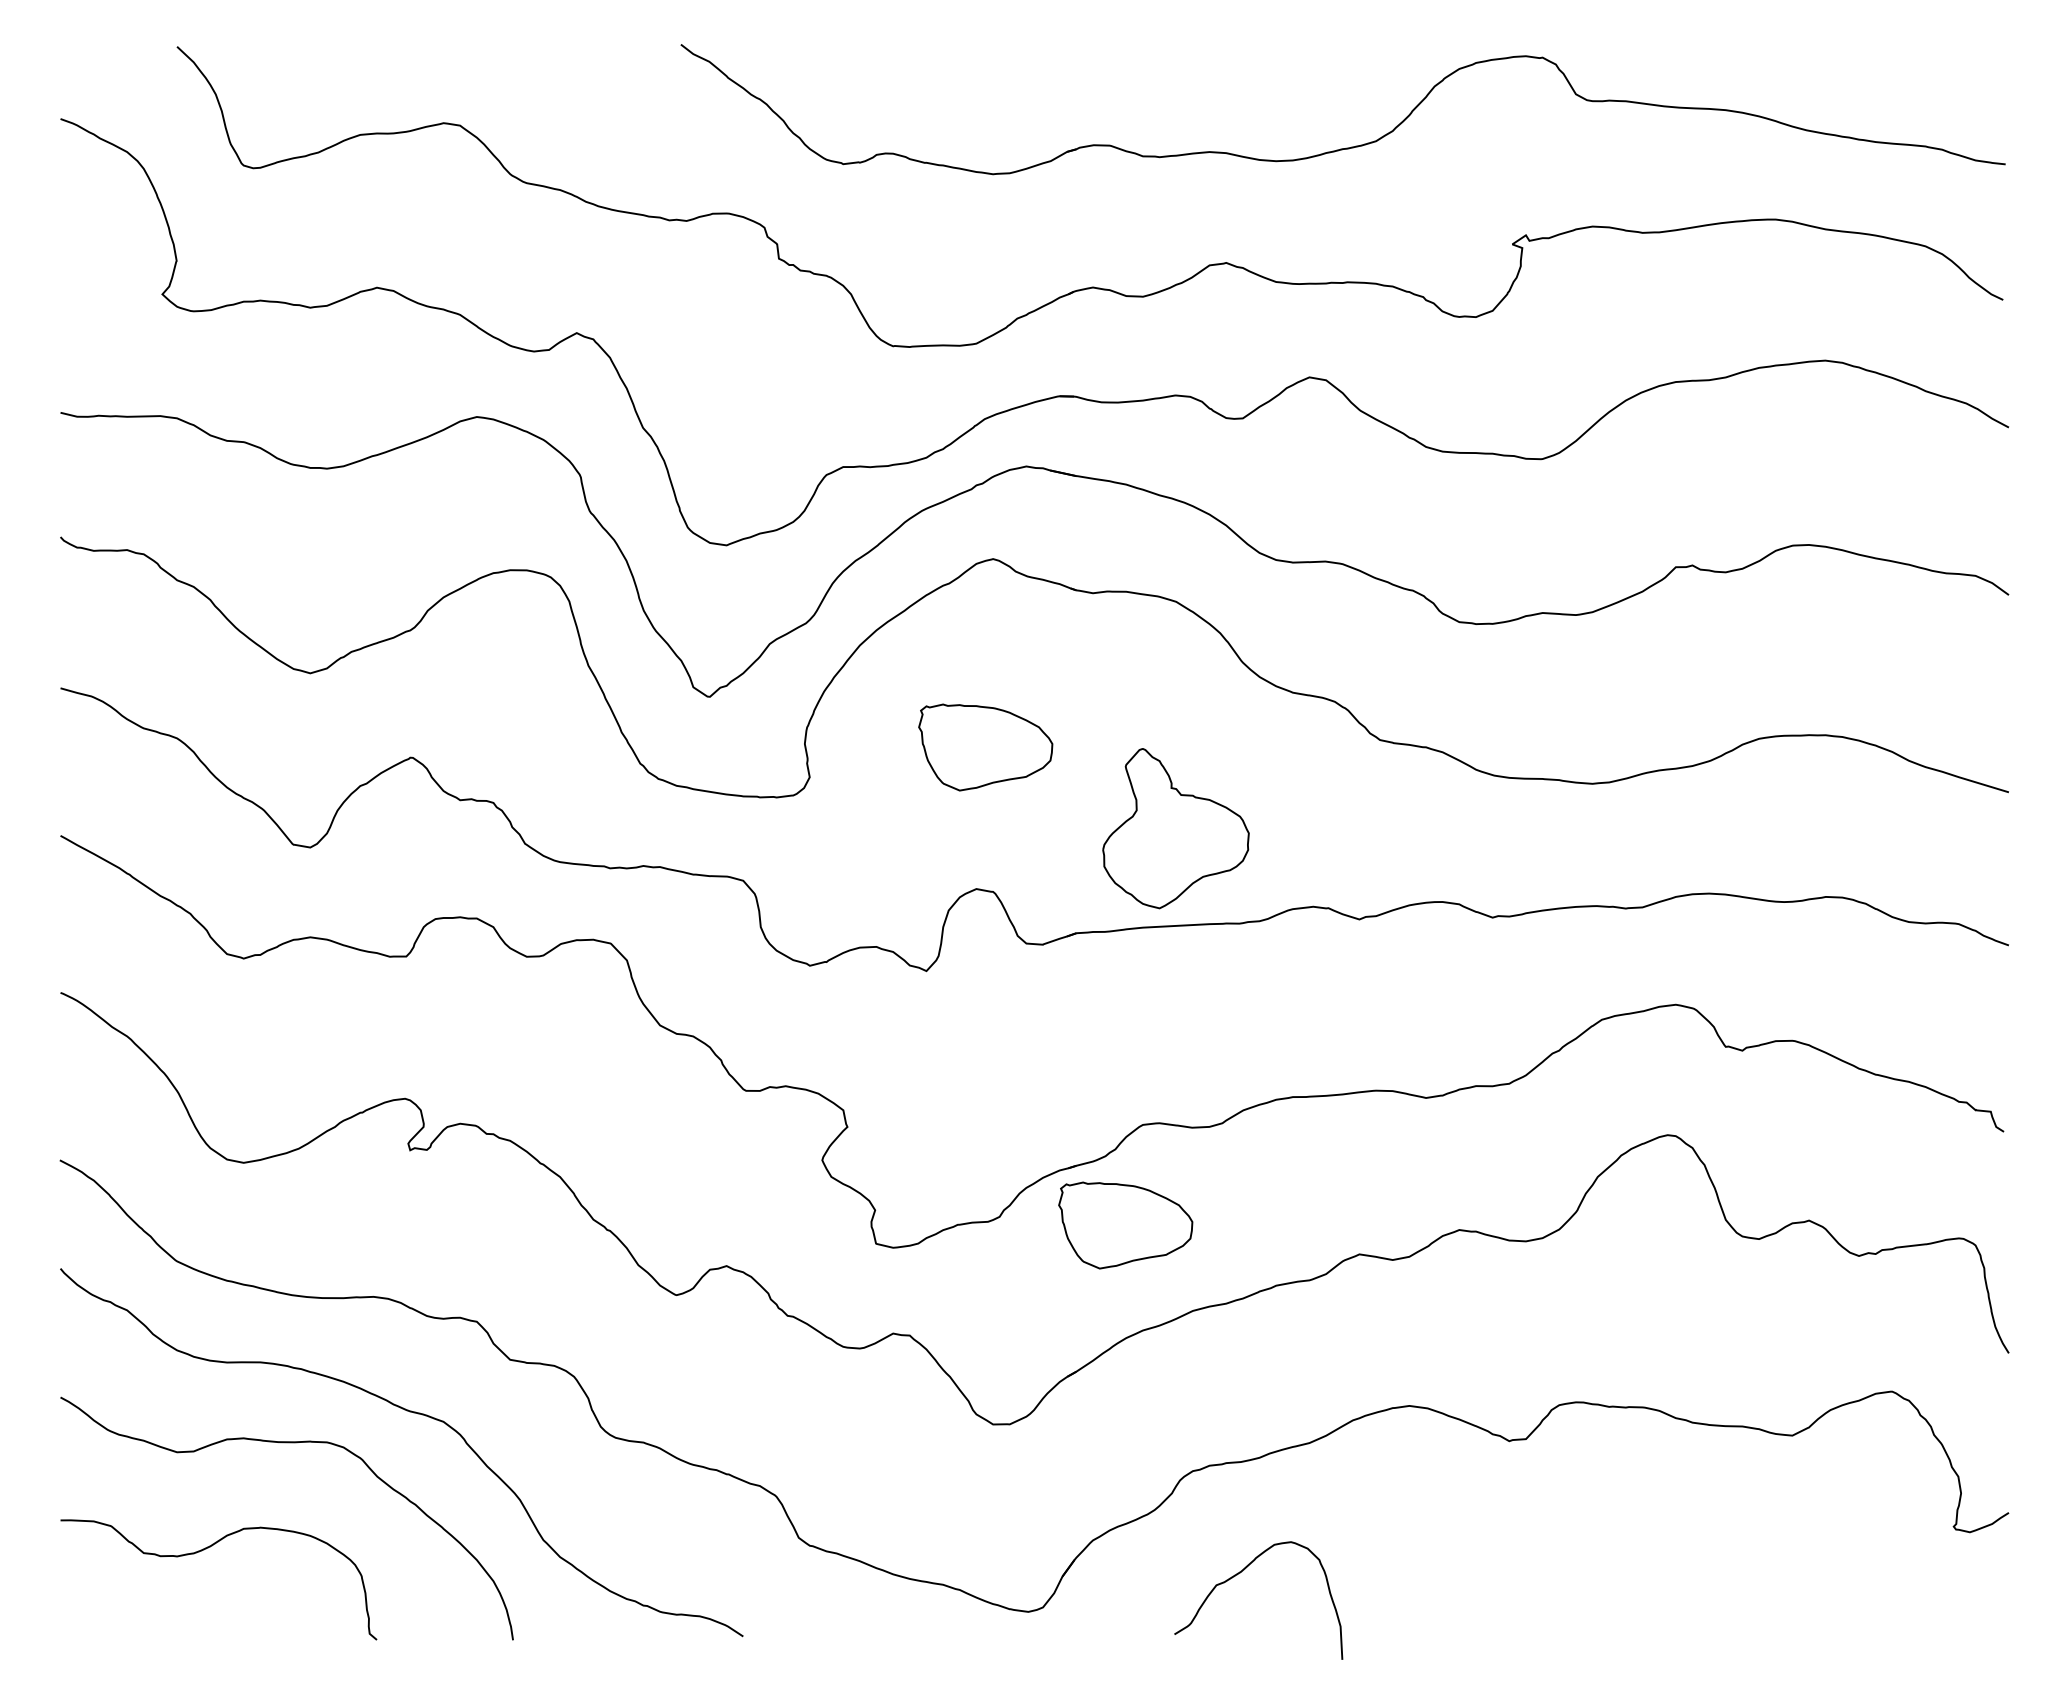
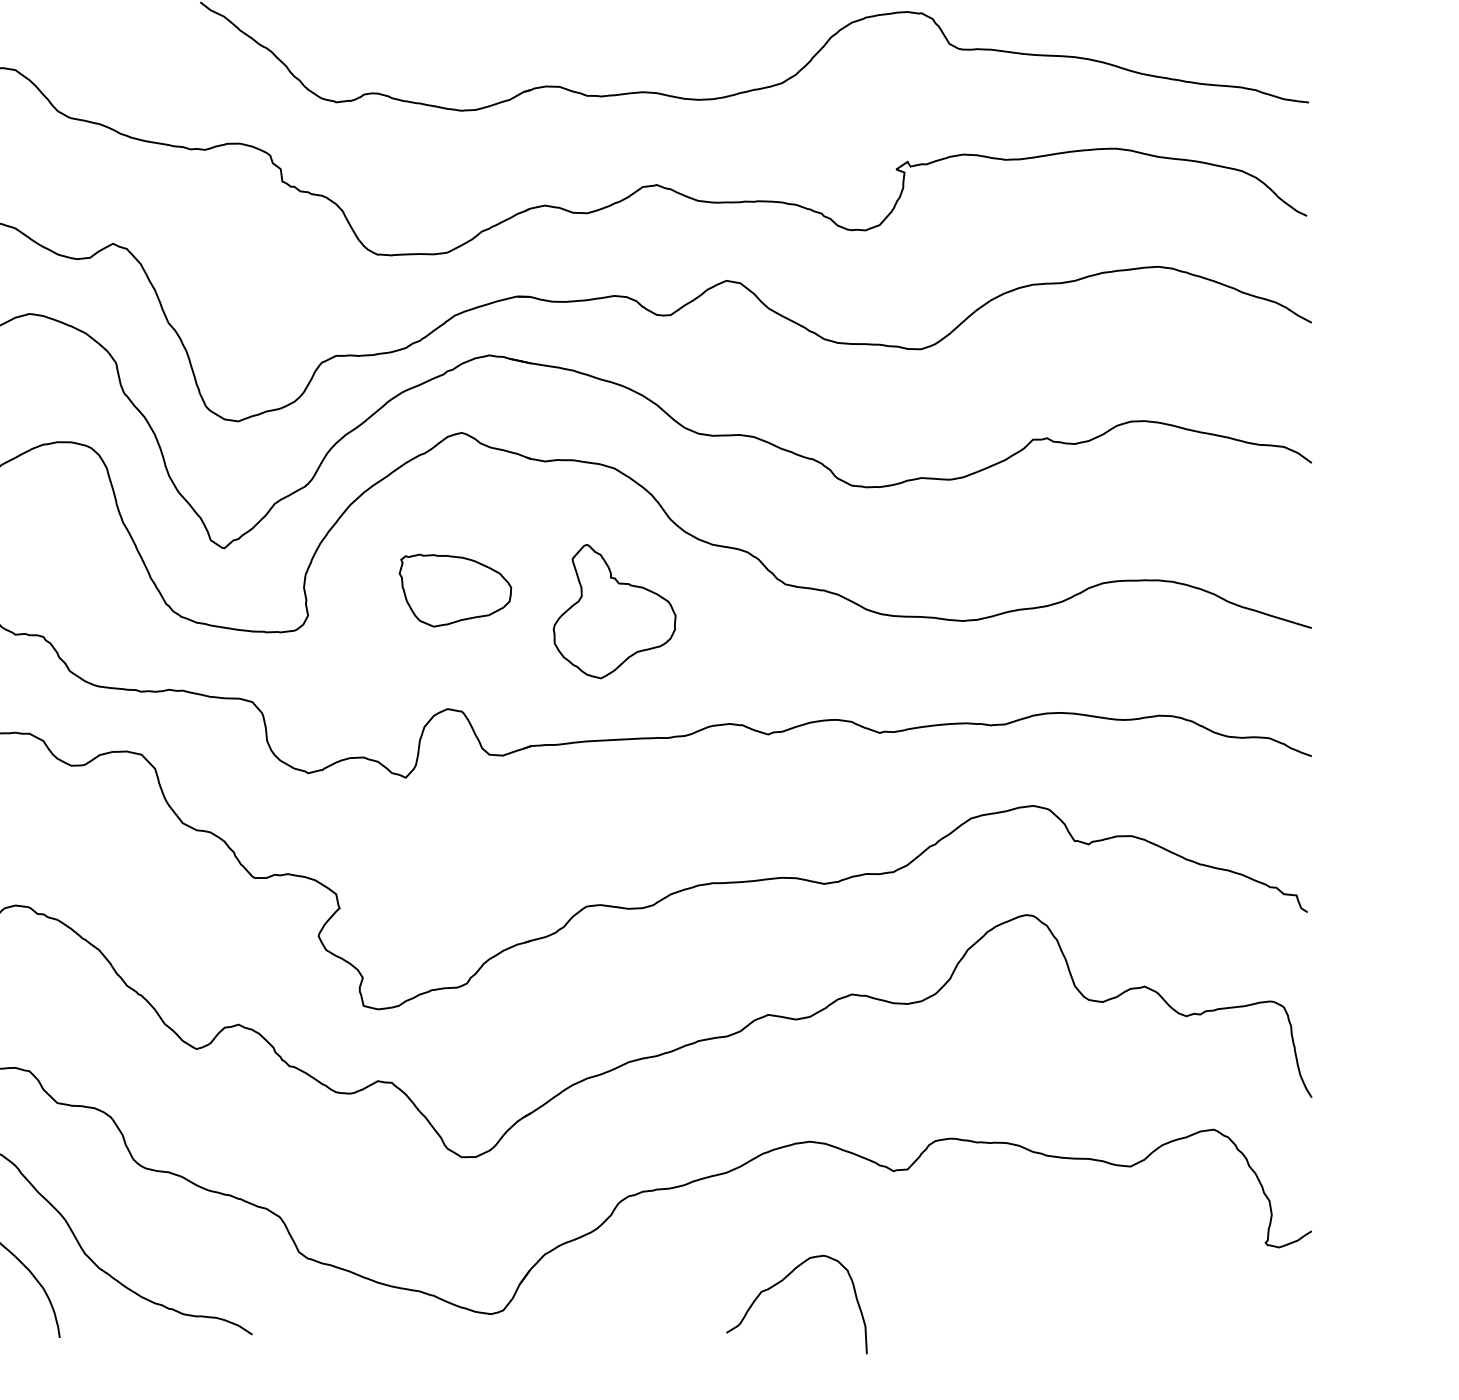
part: (1175, 828) -> (614, 611), moved
part: (1125, 1225) -> (572, 990), removed
curve: (1240, 1573) -> (781, 1281), moved

